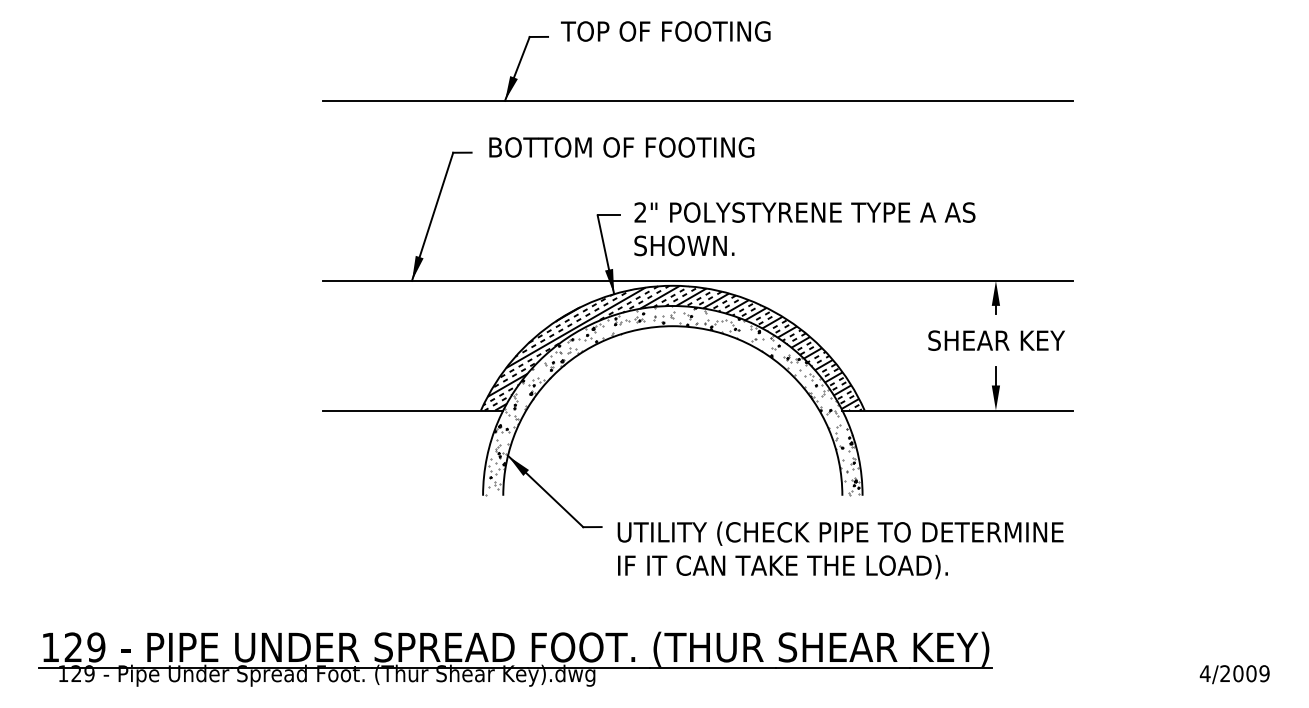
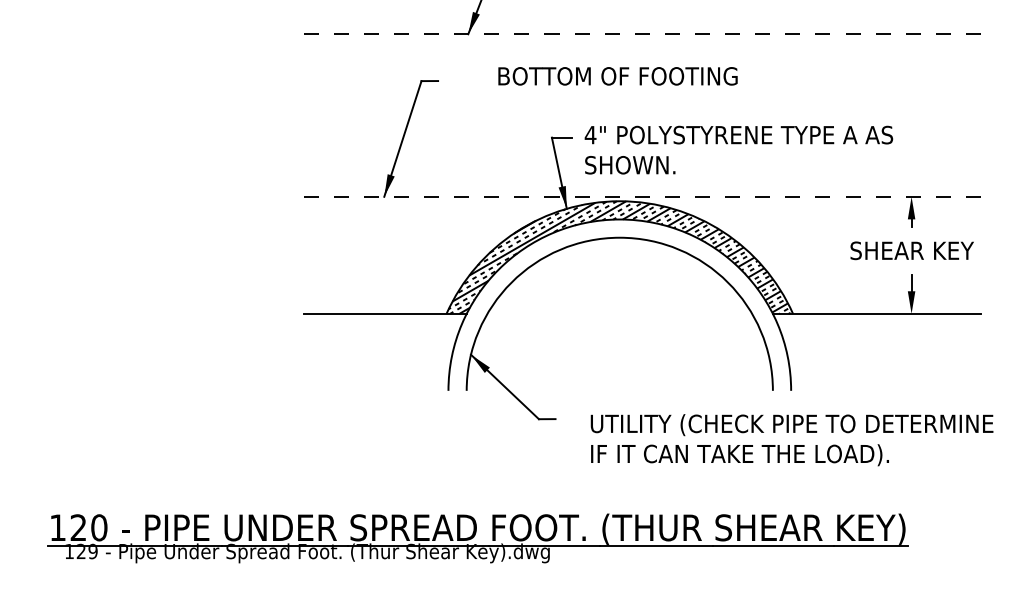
line: (697, 100) -> (642, 33), solid -> dashed
text: (621, 147) -> (617, 76), moved
text: (640, 212) -> (590, 135), 2" -> 4"
line: (697, 280) -> (642, 196), solid -> dashed
hatch: (672, 400) -> (619, 304), removed
text: (840, 550) -> (791, 440), moved
text: (96, 647) -> (99, 527), 129 -> 120

